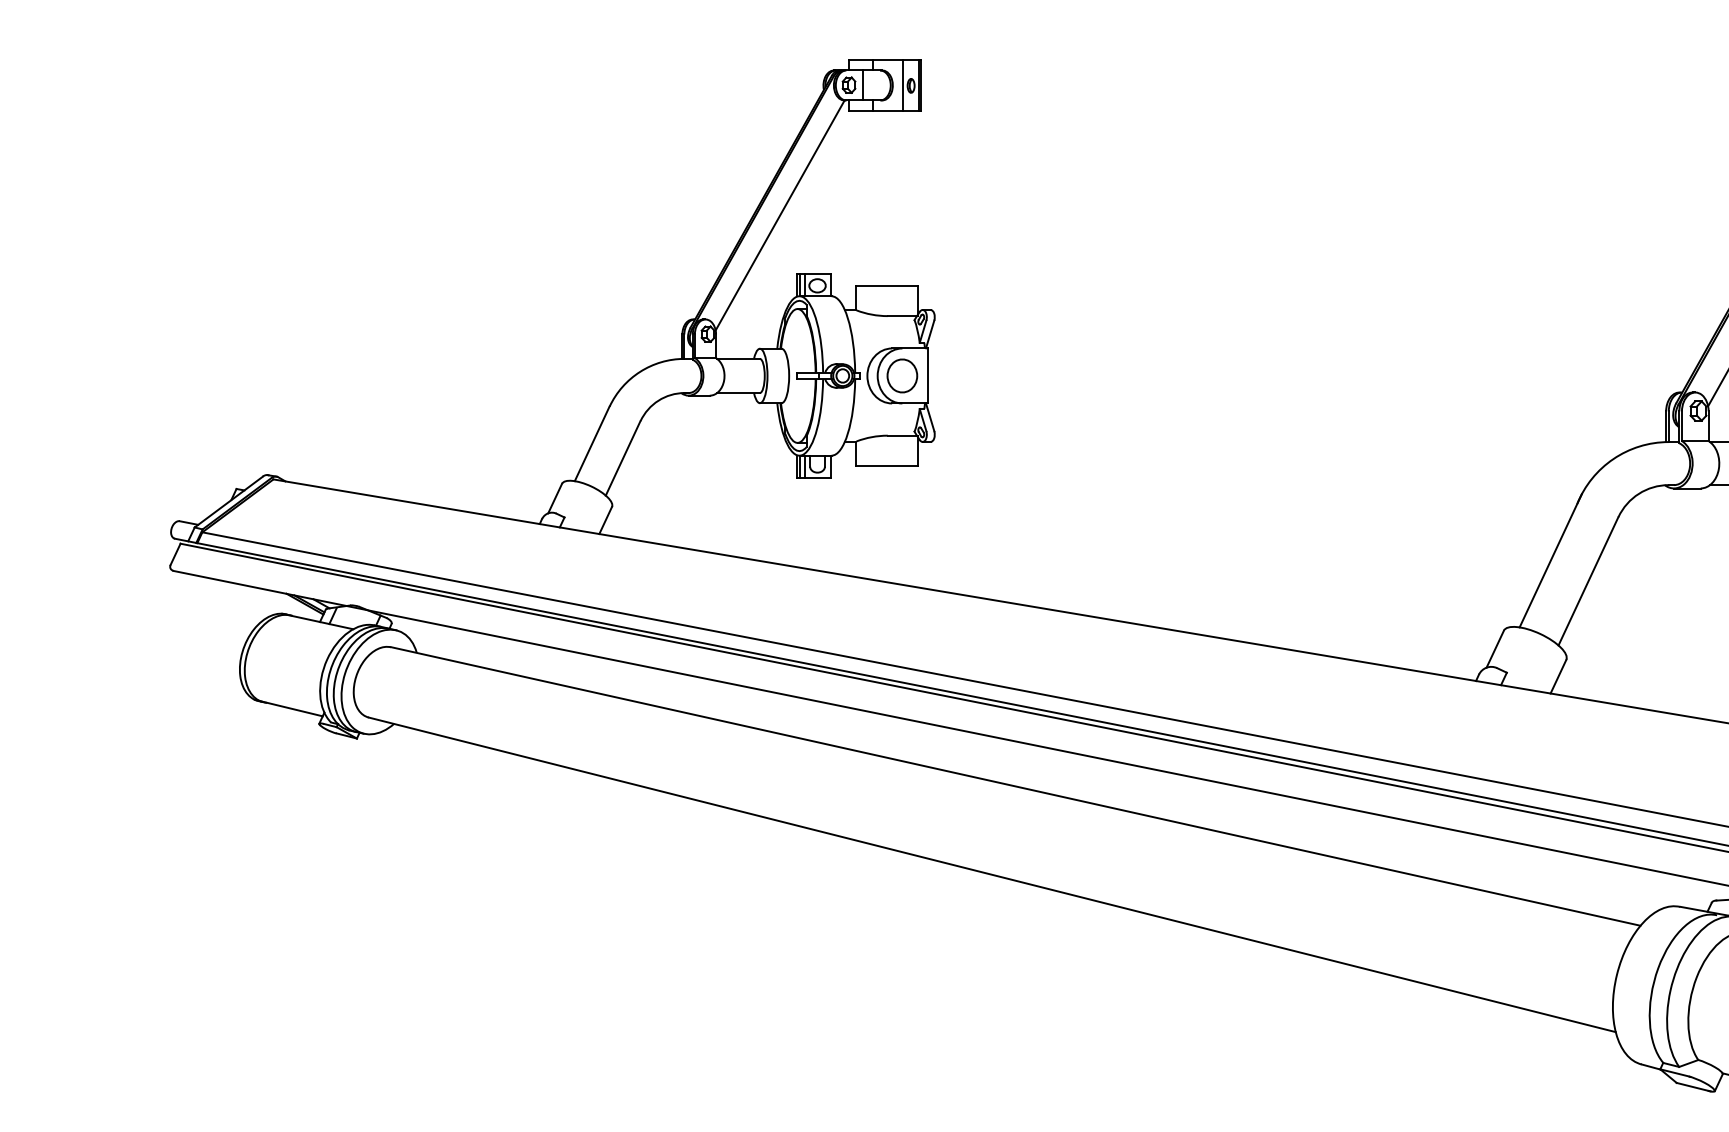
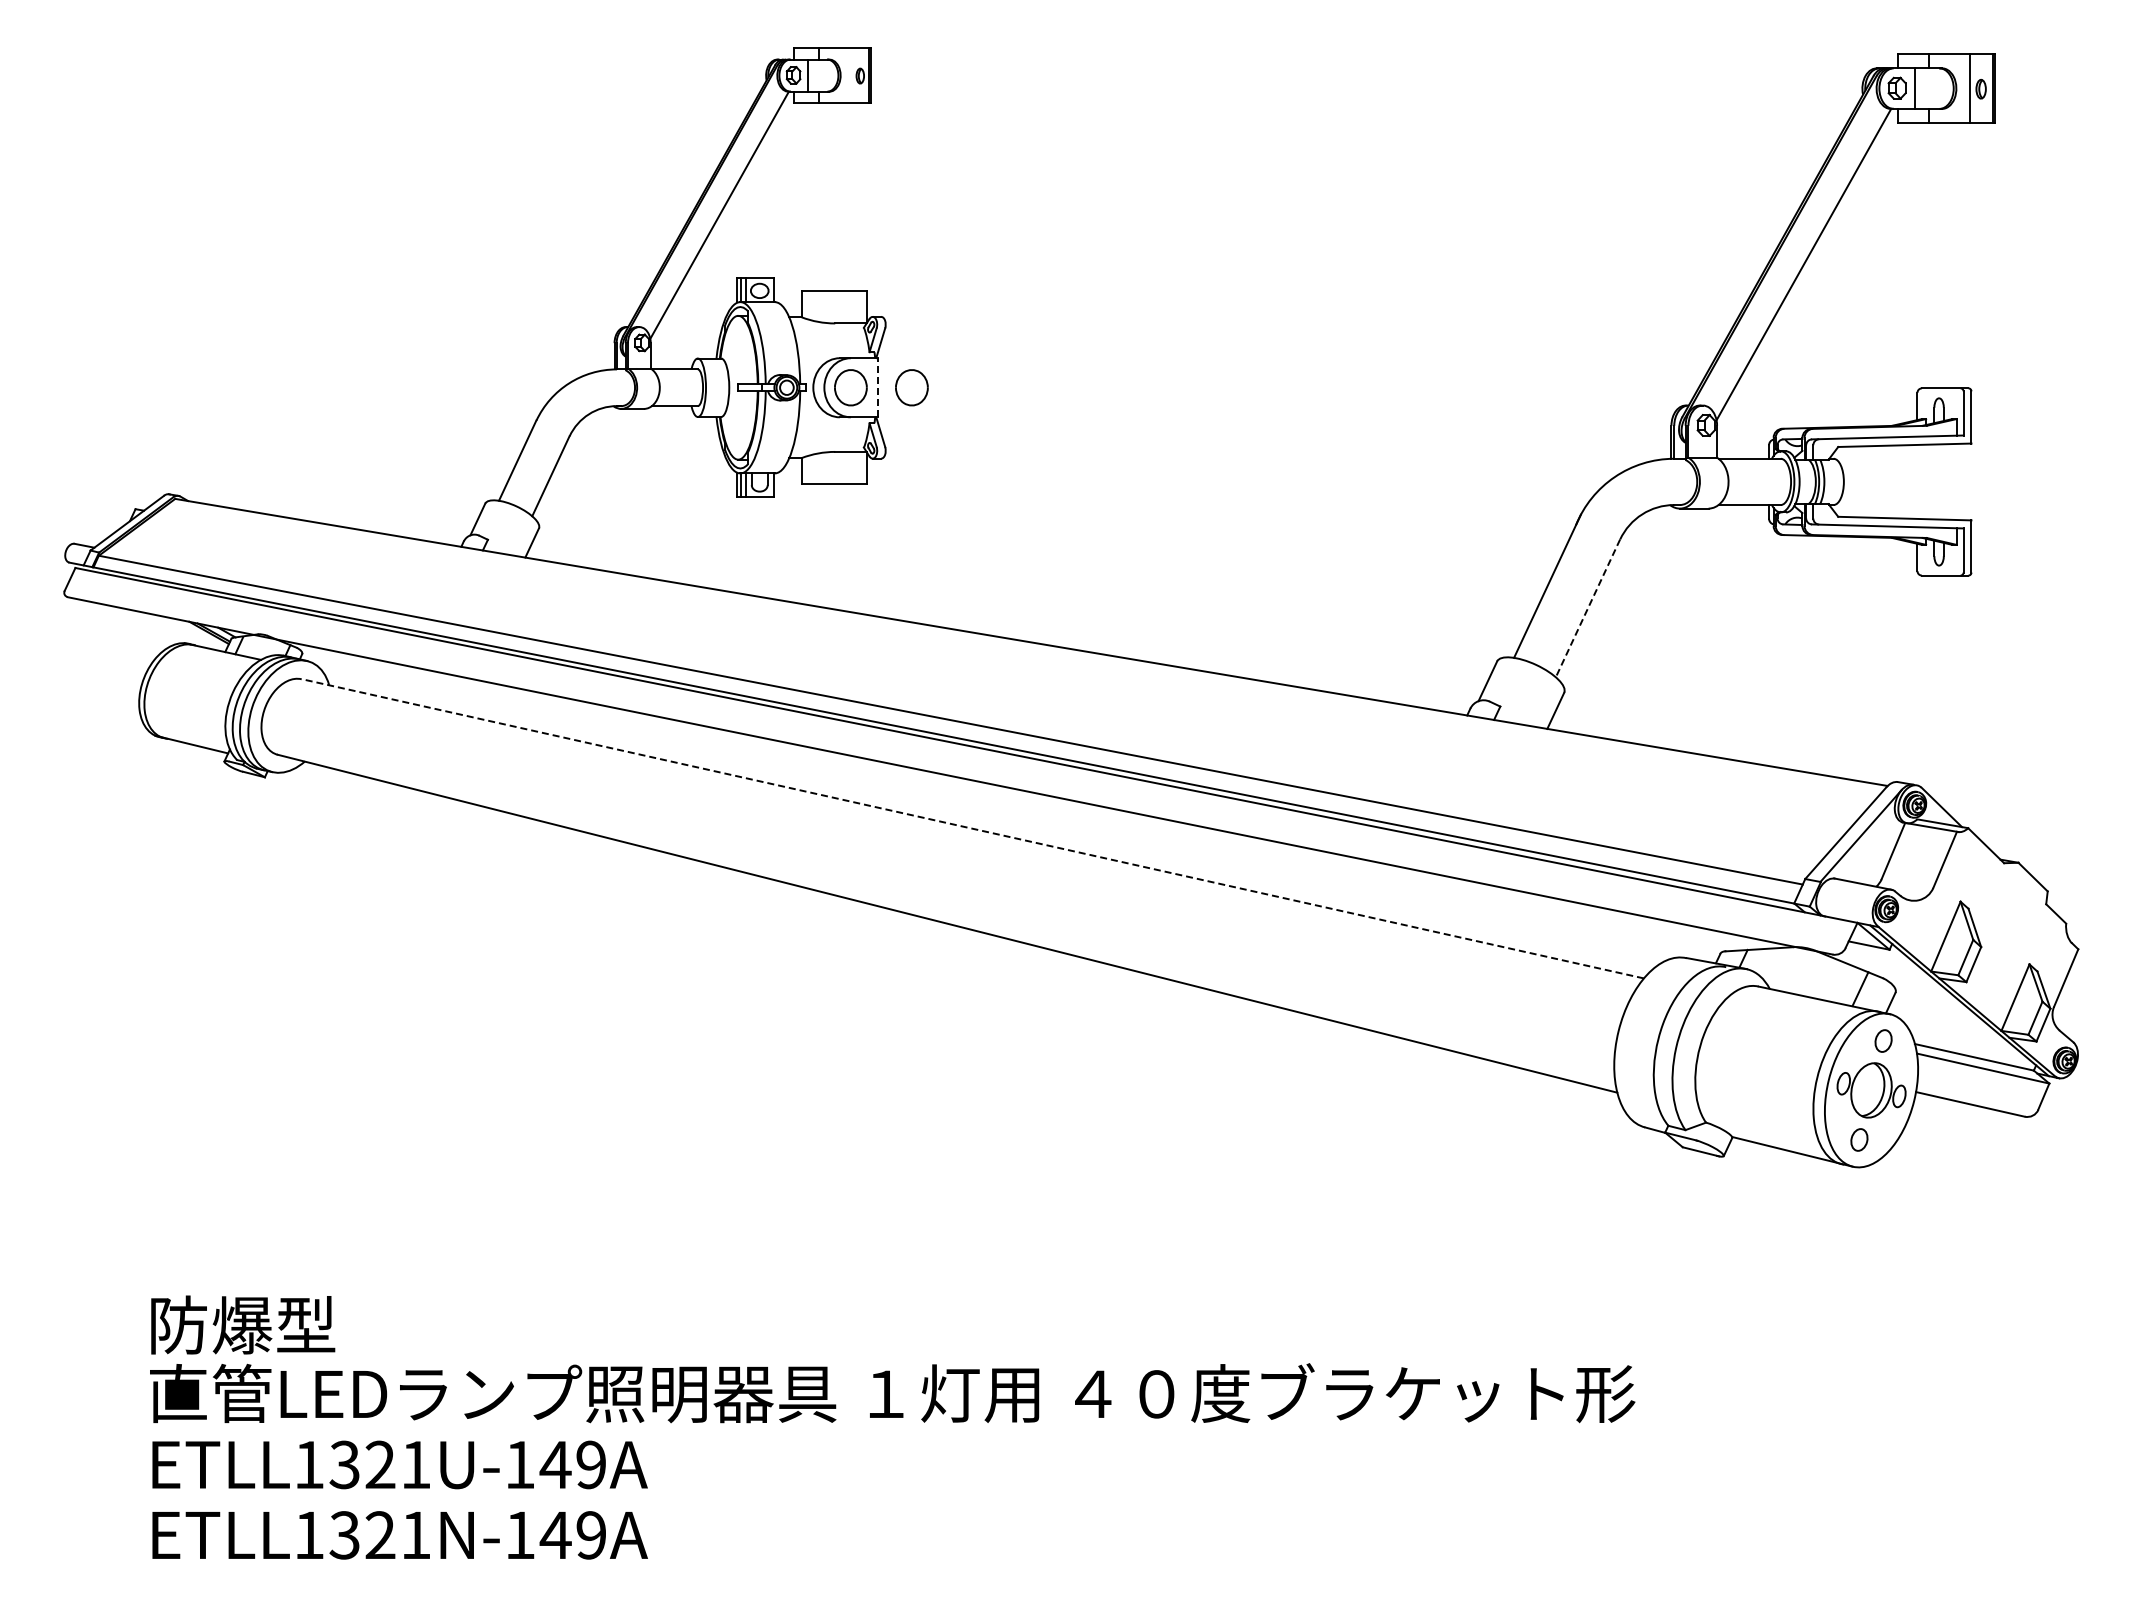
line: (902, 85) -> (851, 75), removed
line: (928, 375) -> (878, 387), solid -> dashed
part: (958, 375) -> (911, 387), added
line: (1588, 581) -> (1587, 608), solid -> dashed
line: (1015, 786) -> (972, 828), solid -> dashed

